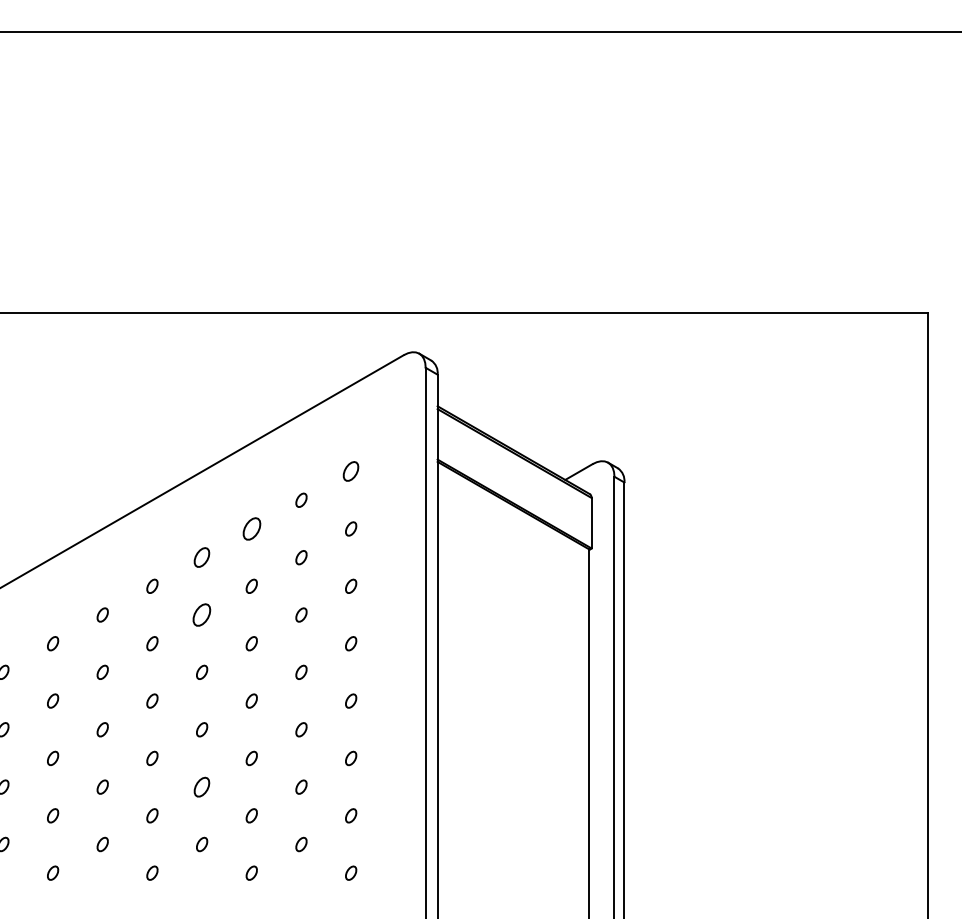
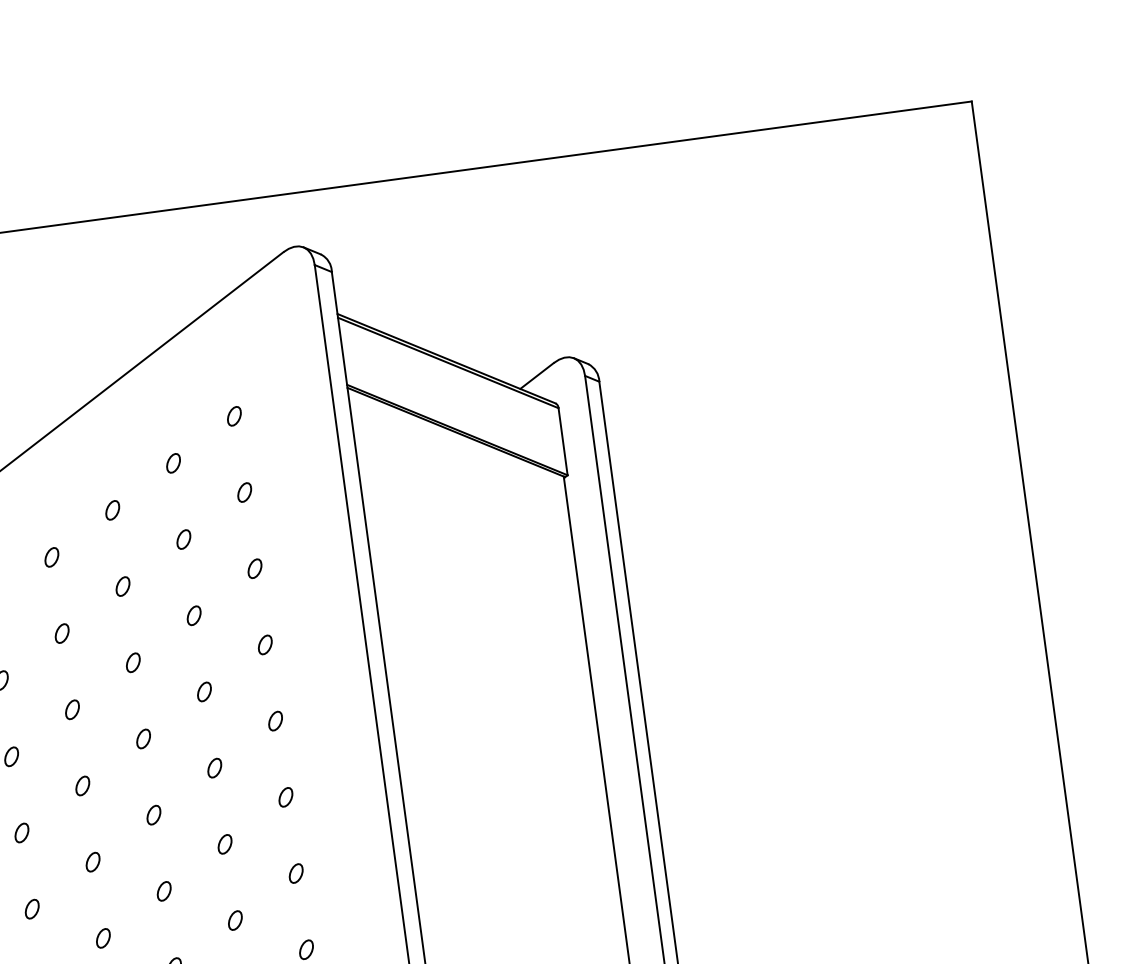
part: (351, 471) -> (234, 416), size x0.71
part: (251, 528) -> (112, 509), size x0.62
part: (202, 557) -> (52, 557), size x0.71
part: (202, 614) -> (62, 632), size x0.62
part: (202, 786) -> (93, 861), size x0.71

